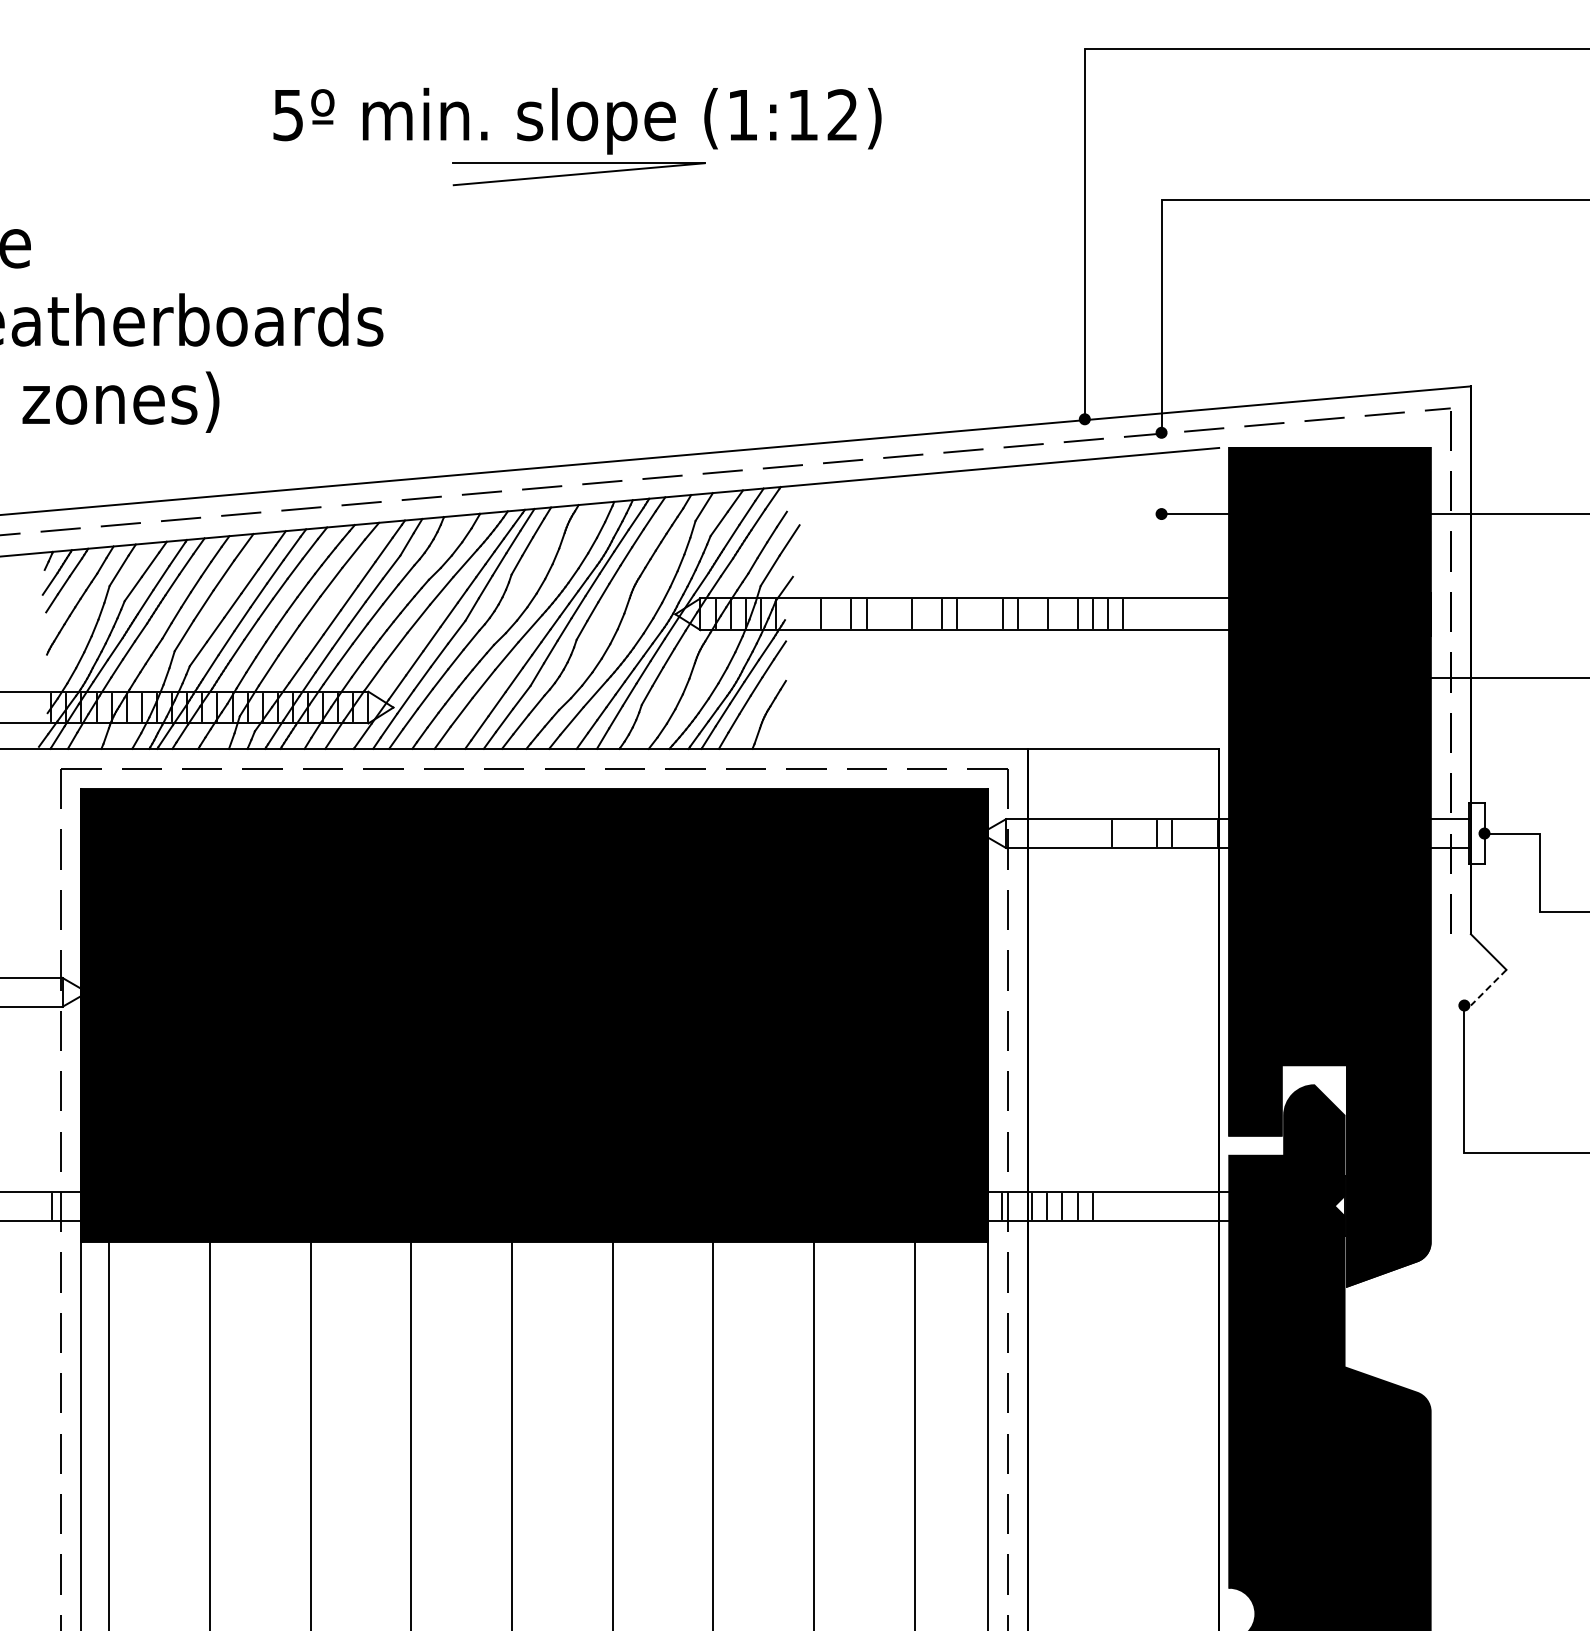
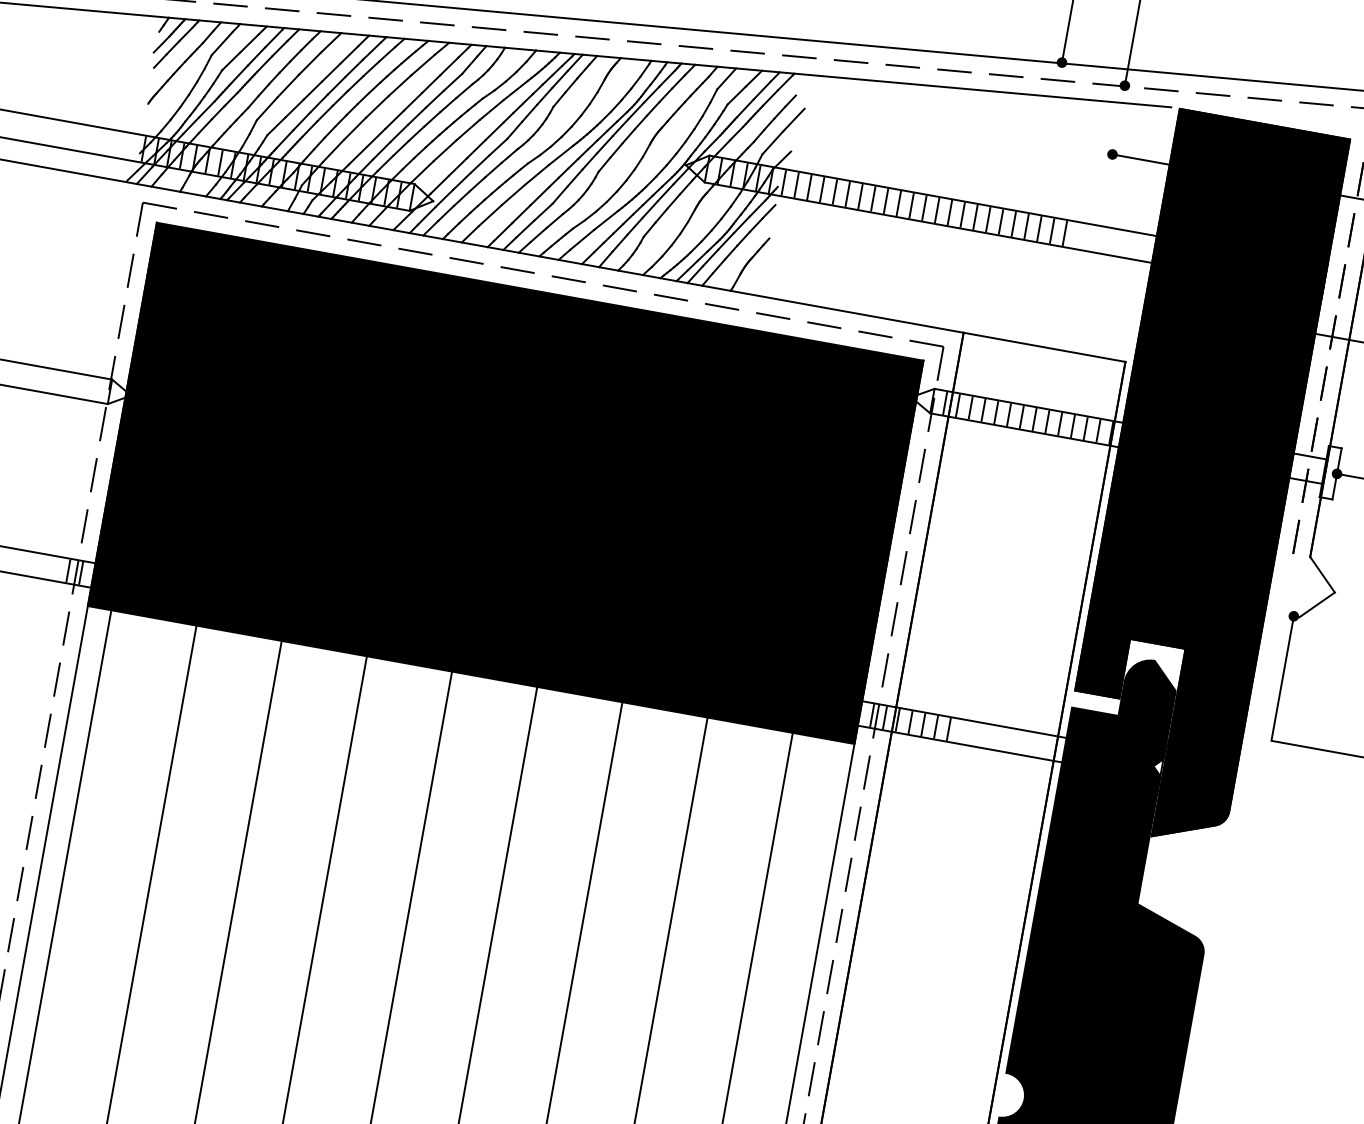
line: (791, 614) -> (784, 183), added
line: (806, 614) -> (796, 185), added
line: (836, 614) -> (822, 189), added
line: (881, 614) -> (860, 196), added
line: (896, 614) -> (872, 199), added
line: (927, 614) -> (899, 203), added
line: (972, 614) -> (937, 210), added
line: (987, 614) -> (949, 212), added
line: (1032, 614) -> (988, 219), added
line: (1062, 614) -> (1013, 224), added
line: (1021, 833) -> (945, 403), added
line: (1036, 833) -> (958, 405), added
line: (1051, 833) -> (970, 407), added
line: (1066, 833) -> (983, 410), added
line: (1081, 833) -> (996, 412), added
line: (1096, 833) -> (1008, 414), added
line: (1126, 833) -> (1034, 419), added
line: (1142, 833) -> (1047, 421), added
line: (1187, 833) -> (1085, 428), added
line: (1202, 833) -> (1098, 430), added
line: (1488, 988) -> (1316, 605), dashed -> solid
line: (66, 1205) -> (80, 572), added
line: (1017, 1205) -> (885, 717), added

